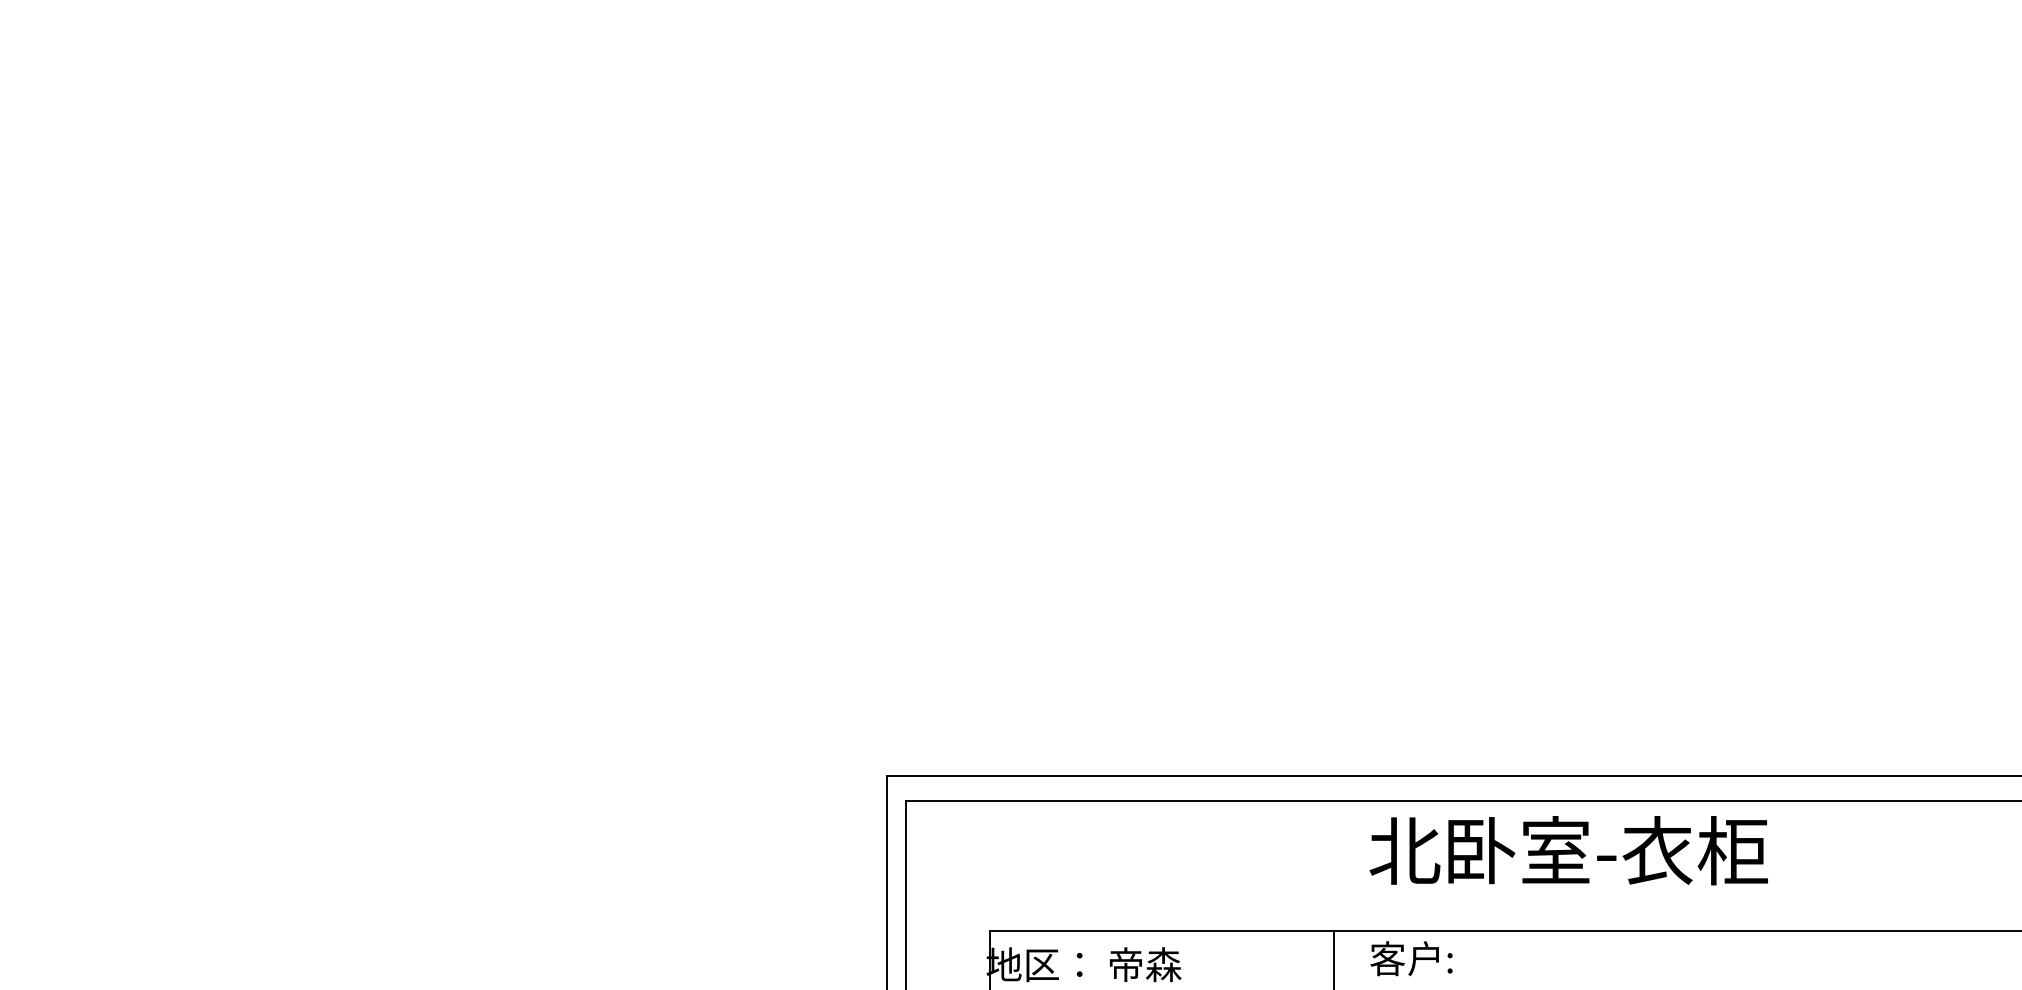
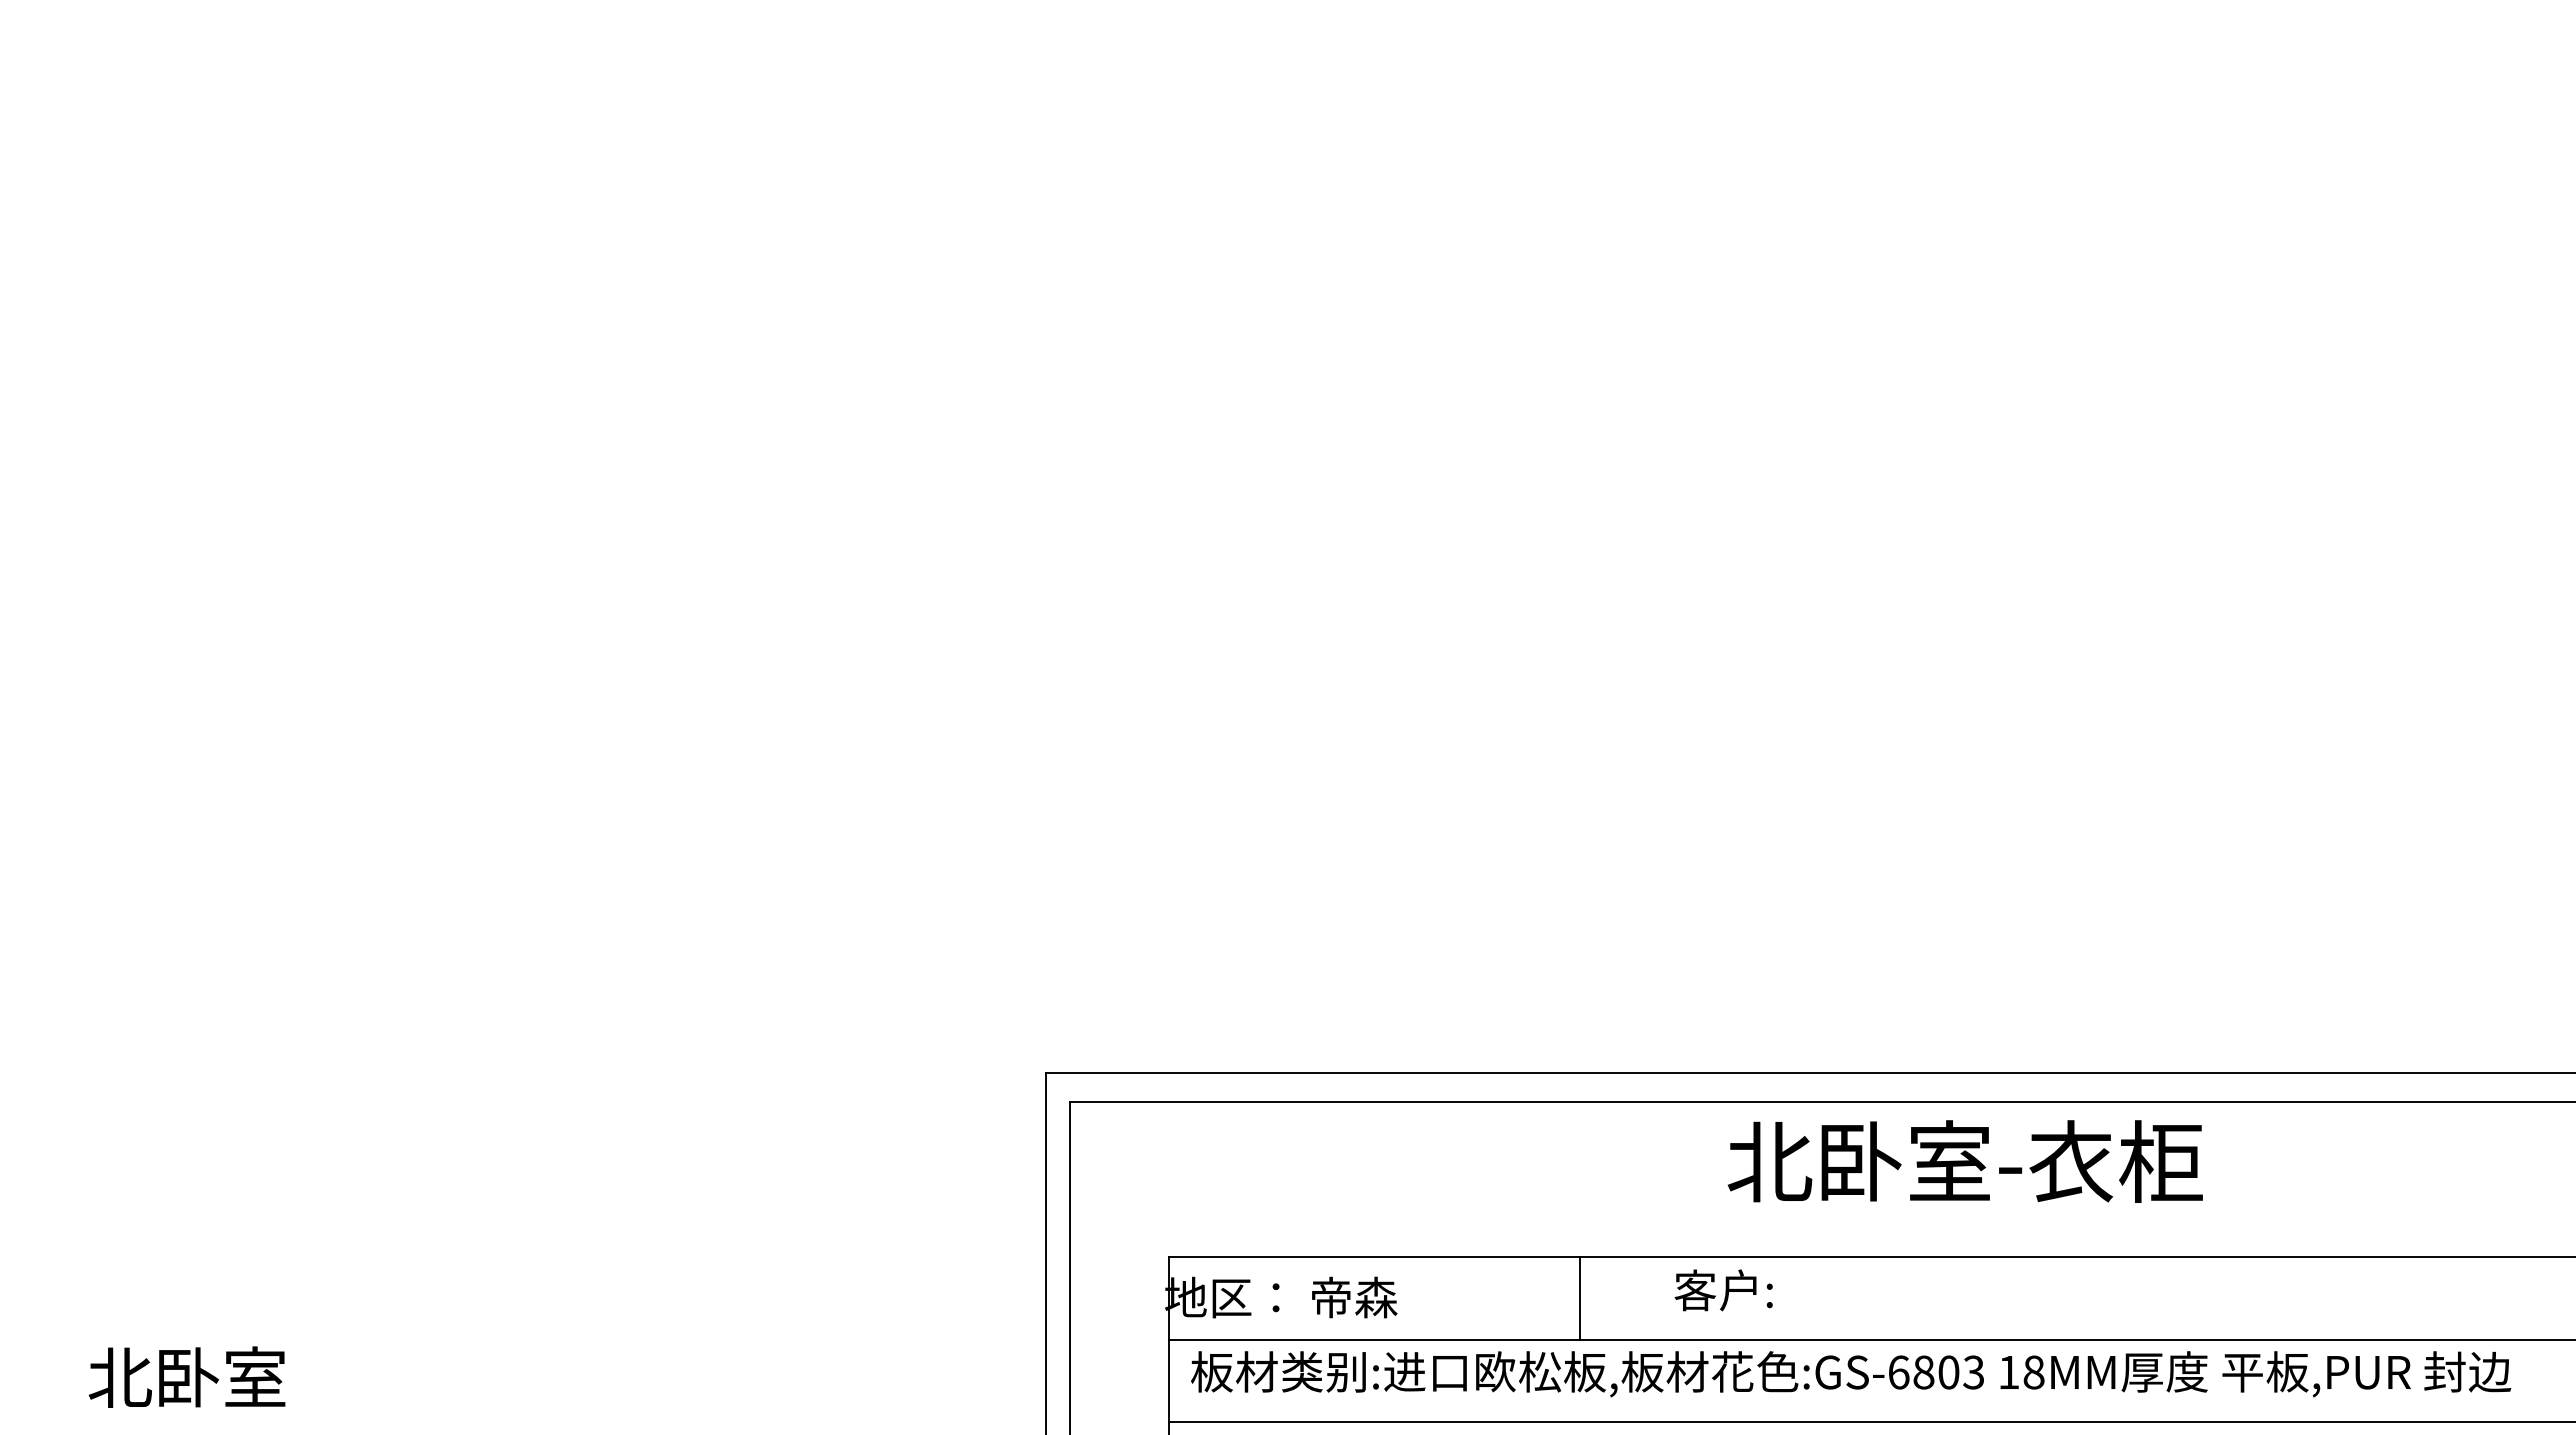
text: (1568, 850) -> (1964, 1161), moved
text: (1411, 958) -> (1723, 1290), moved

